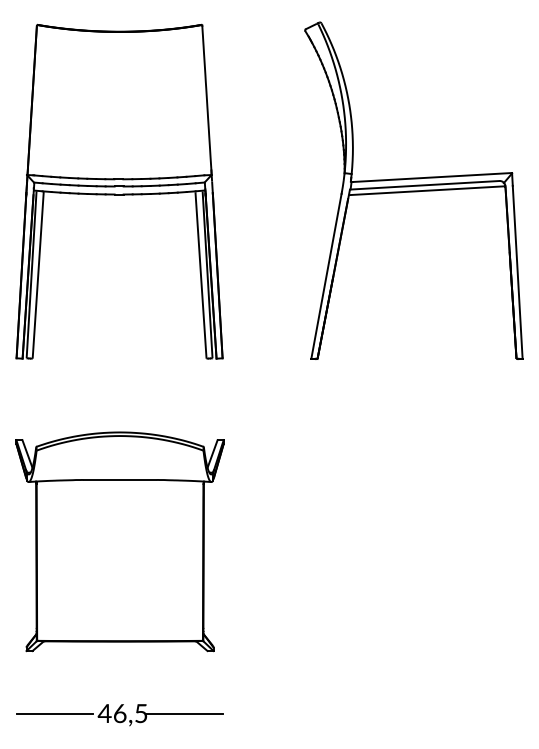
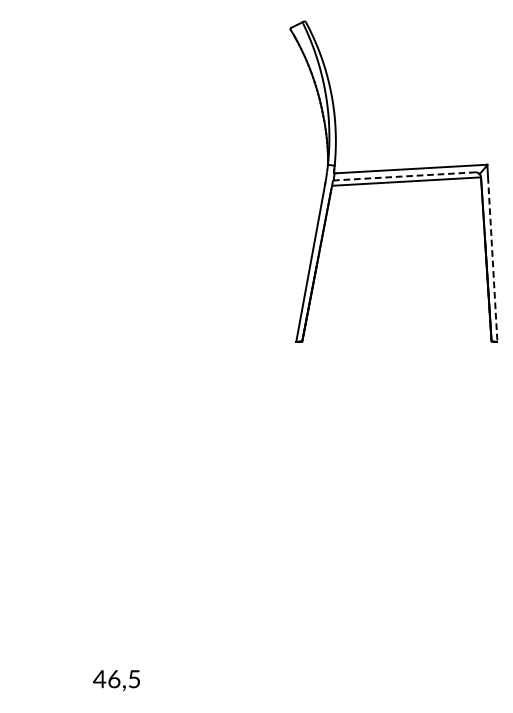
line: (424, 185) -> (404, 176), solid -> dashed
part: (119, 191) -> (113, 182), removed
line: (517, 272) -> (492, 259), solid -> dashed
part: (119, 541) -> (113, 515), removed
line: (54, 714) -> (51, 680), removed
line: (183, 714) -> (174, 680), removed

